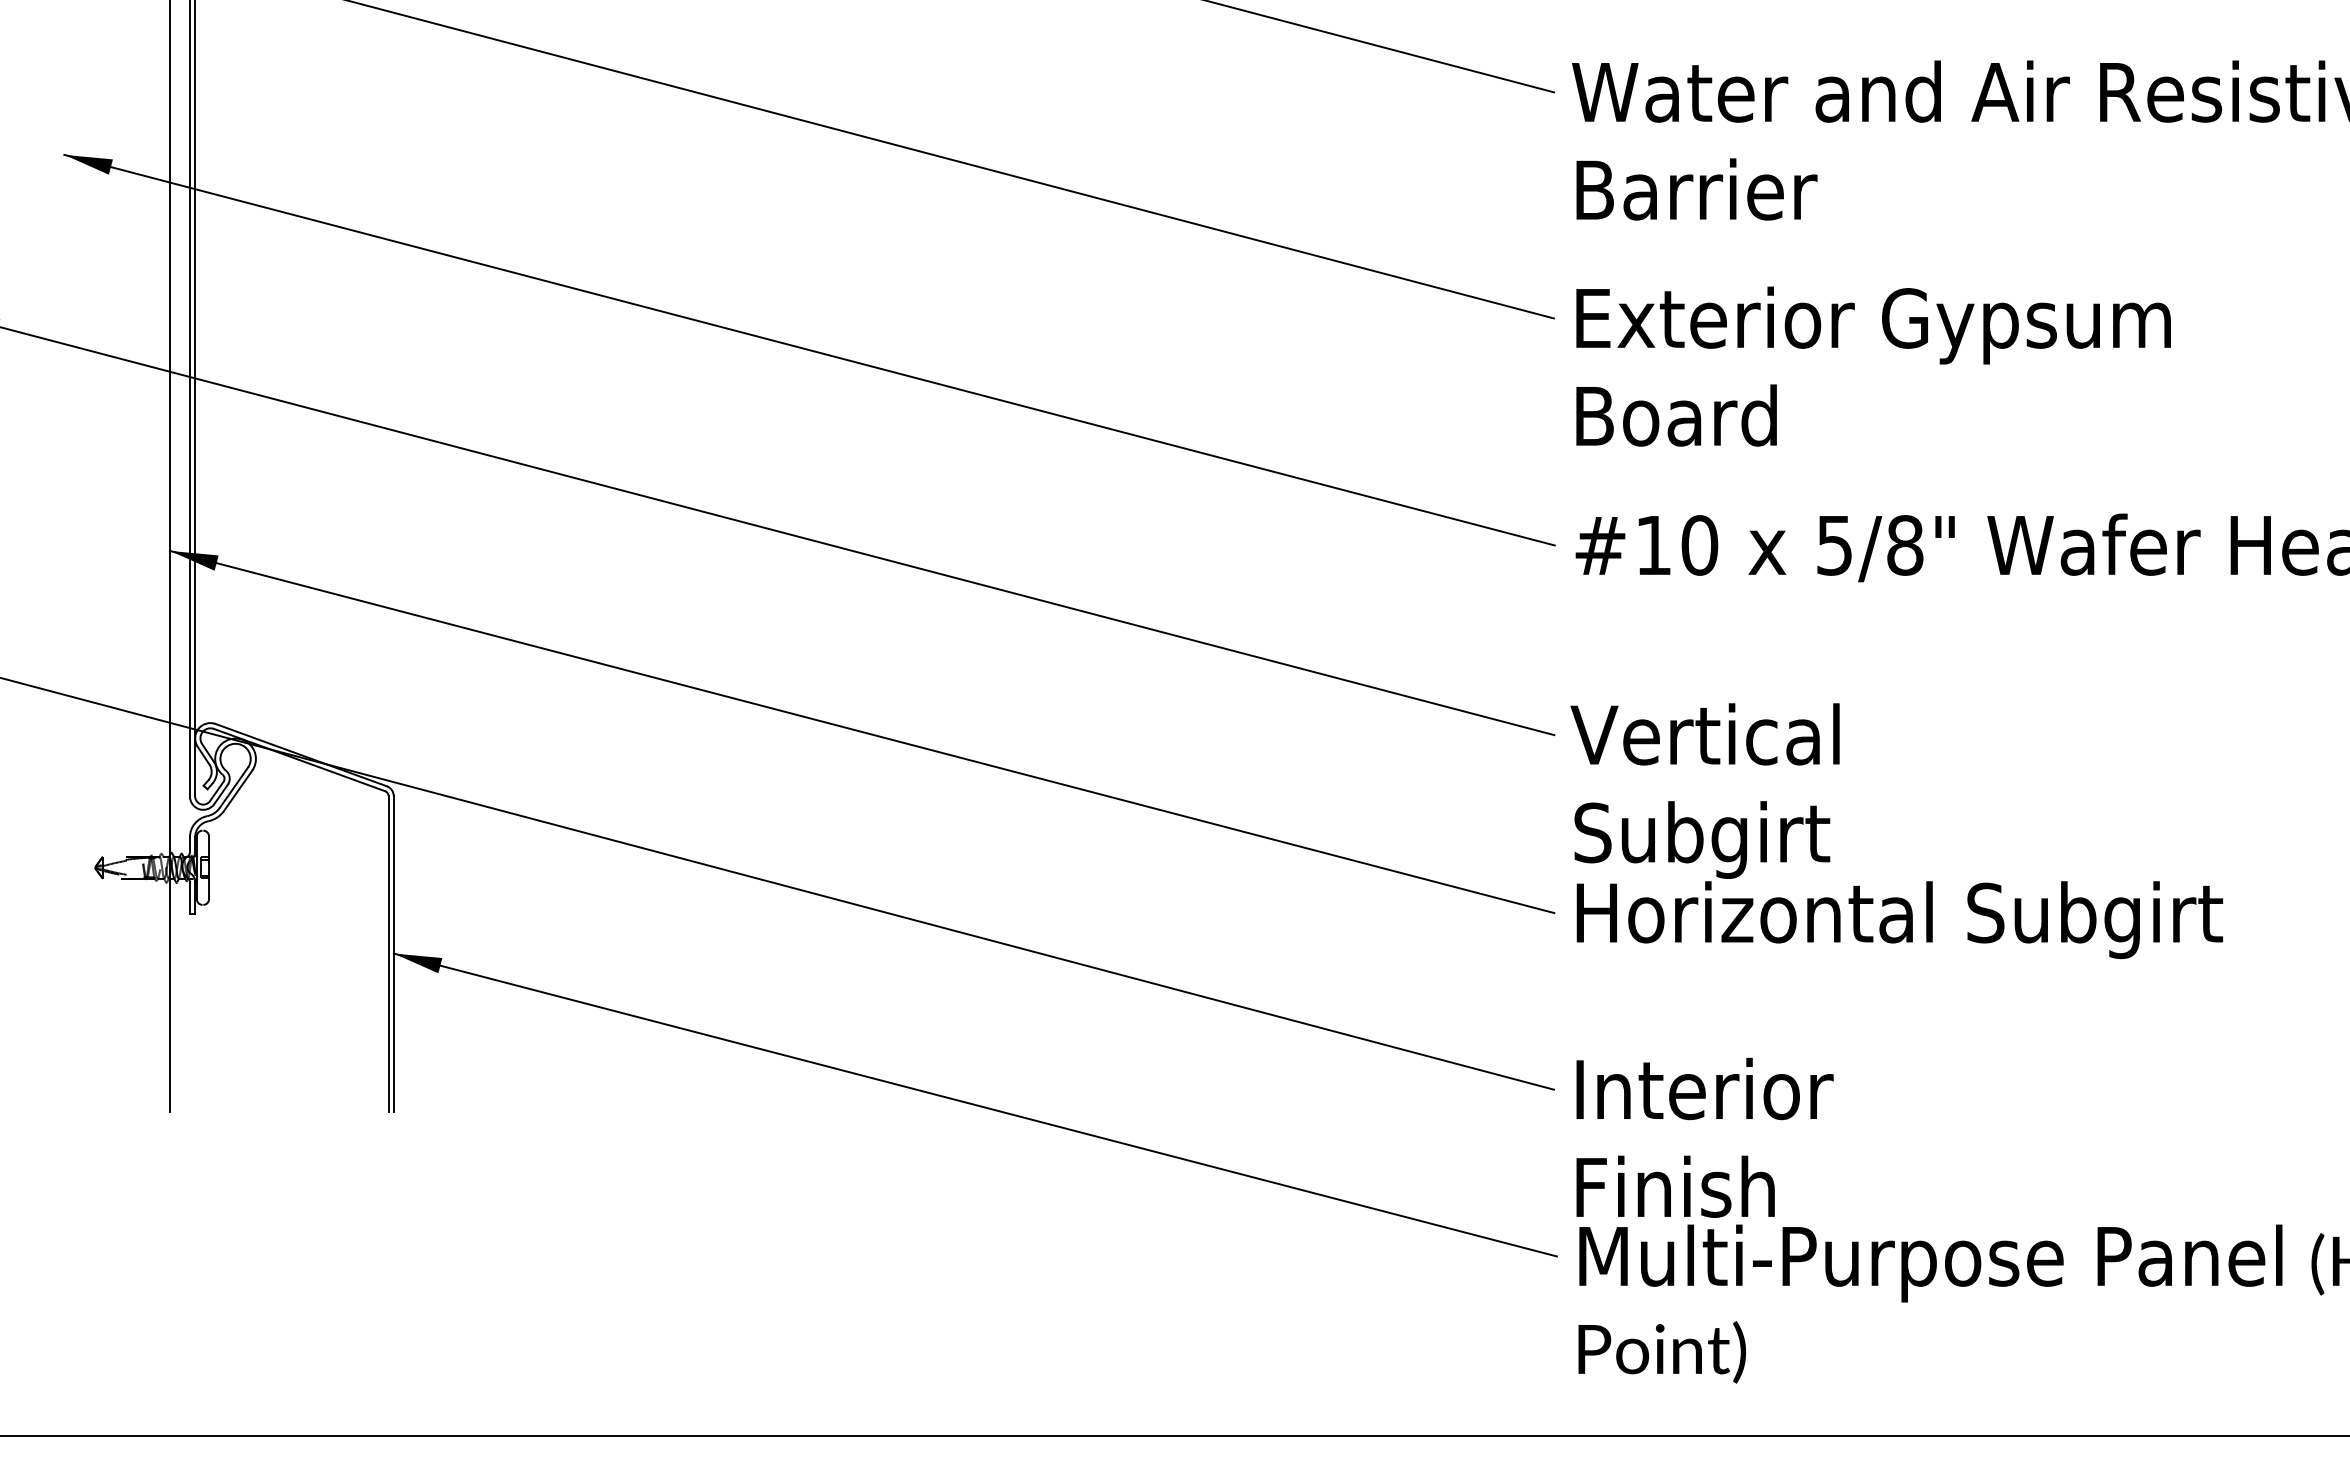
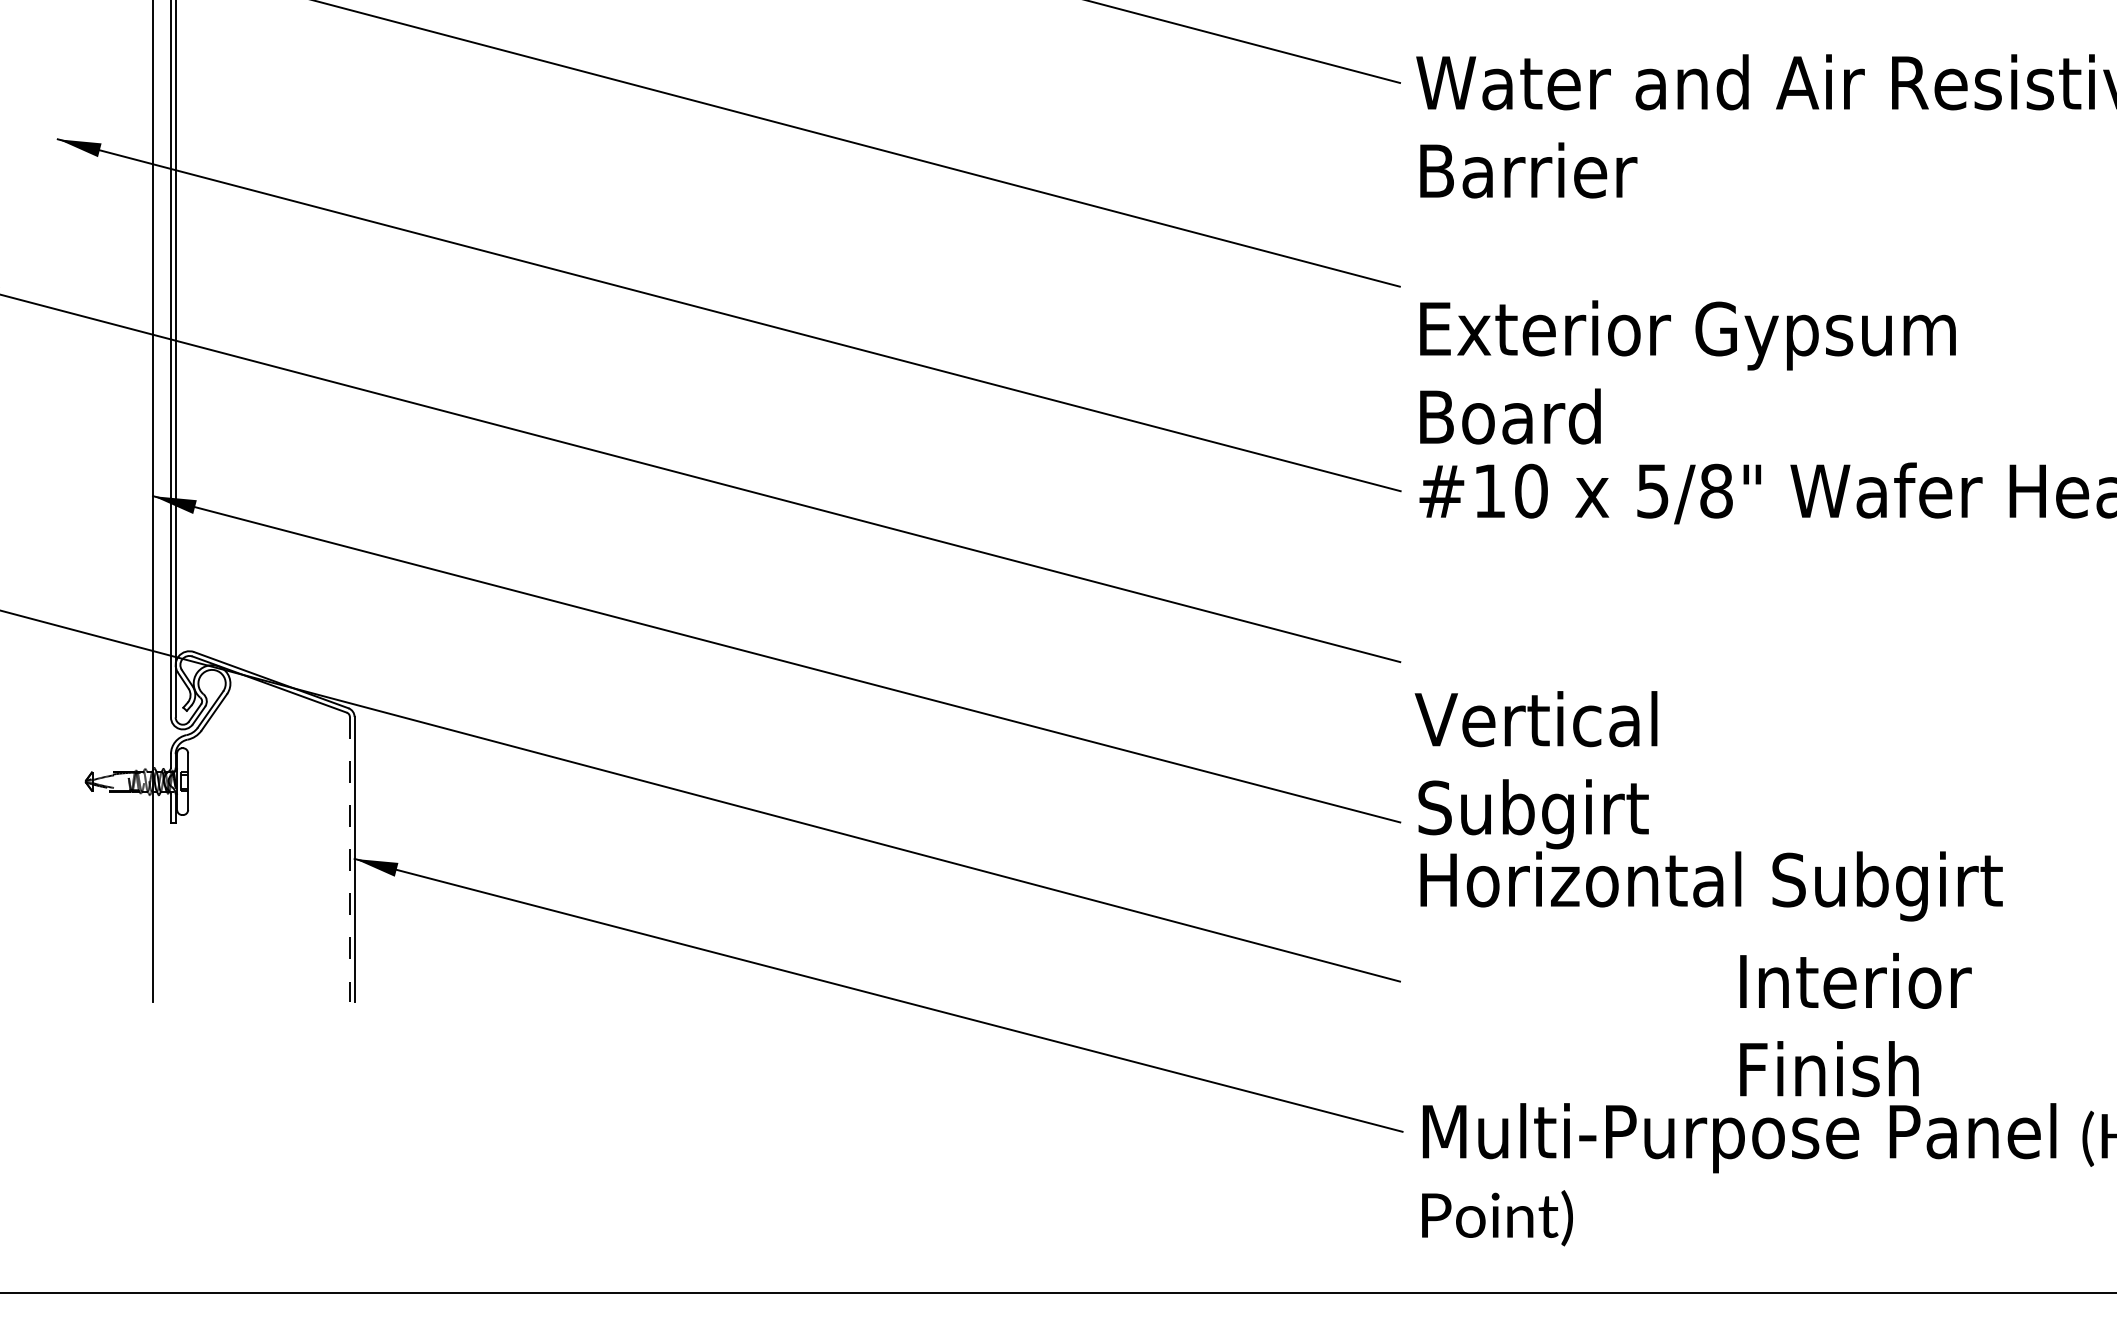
text: (1873, 366) -> (1687, 372), moved
text: (1896, 831) -> (1708, 806), moved
line: (388, 954) -> (349, 859), solid -> dashed
text: (1704, 1137) -> (1855, 1024), moved

